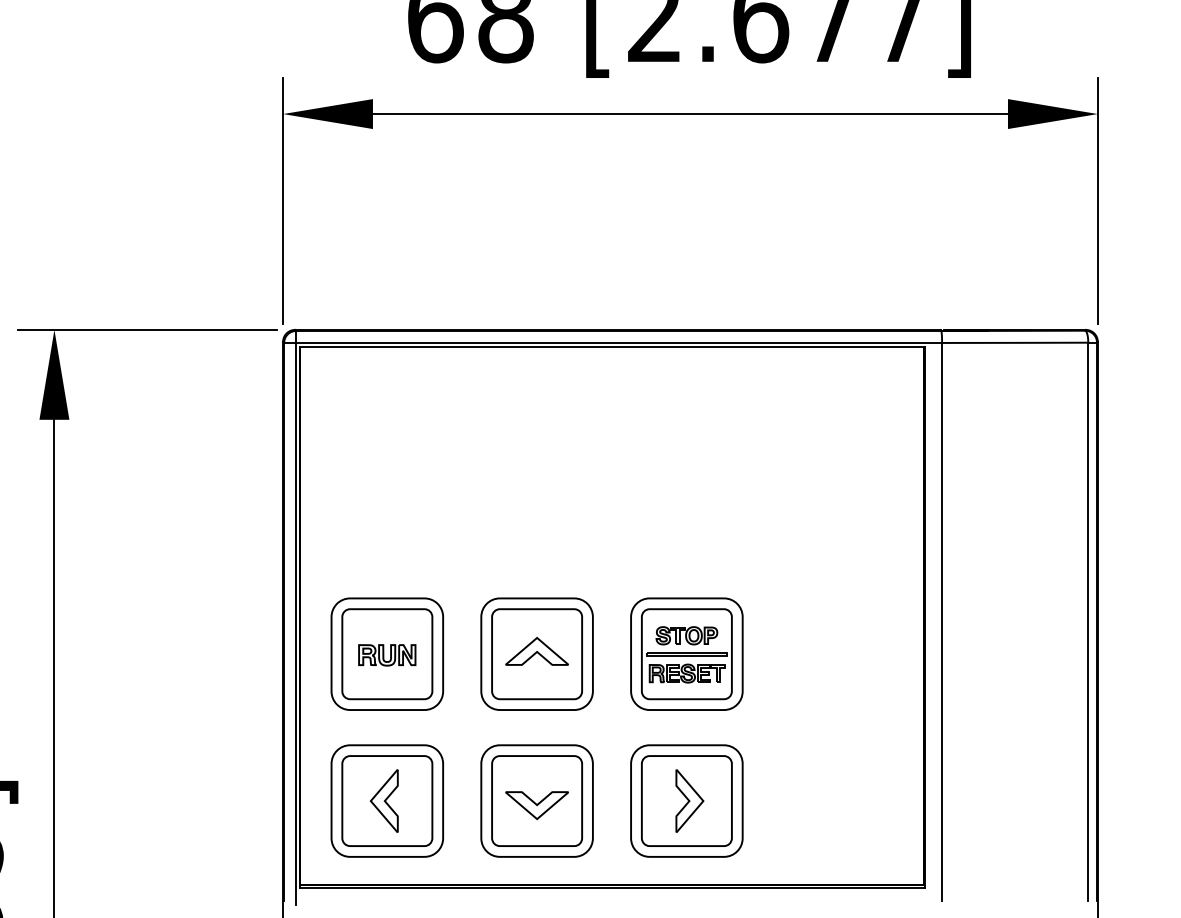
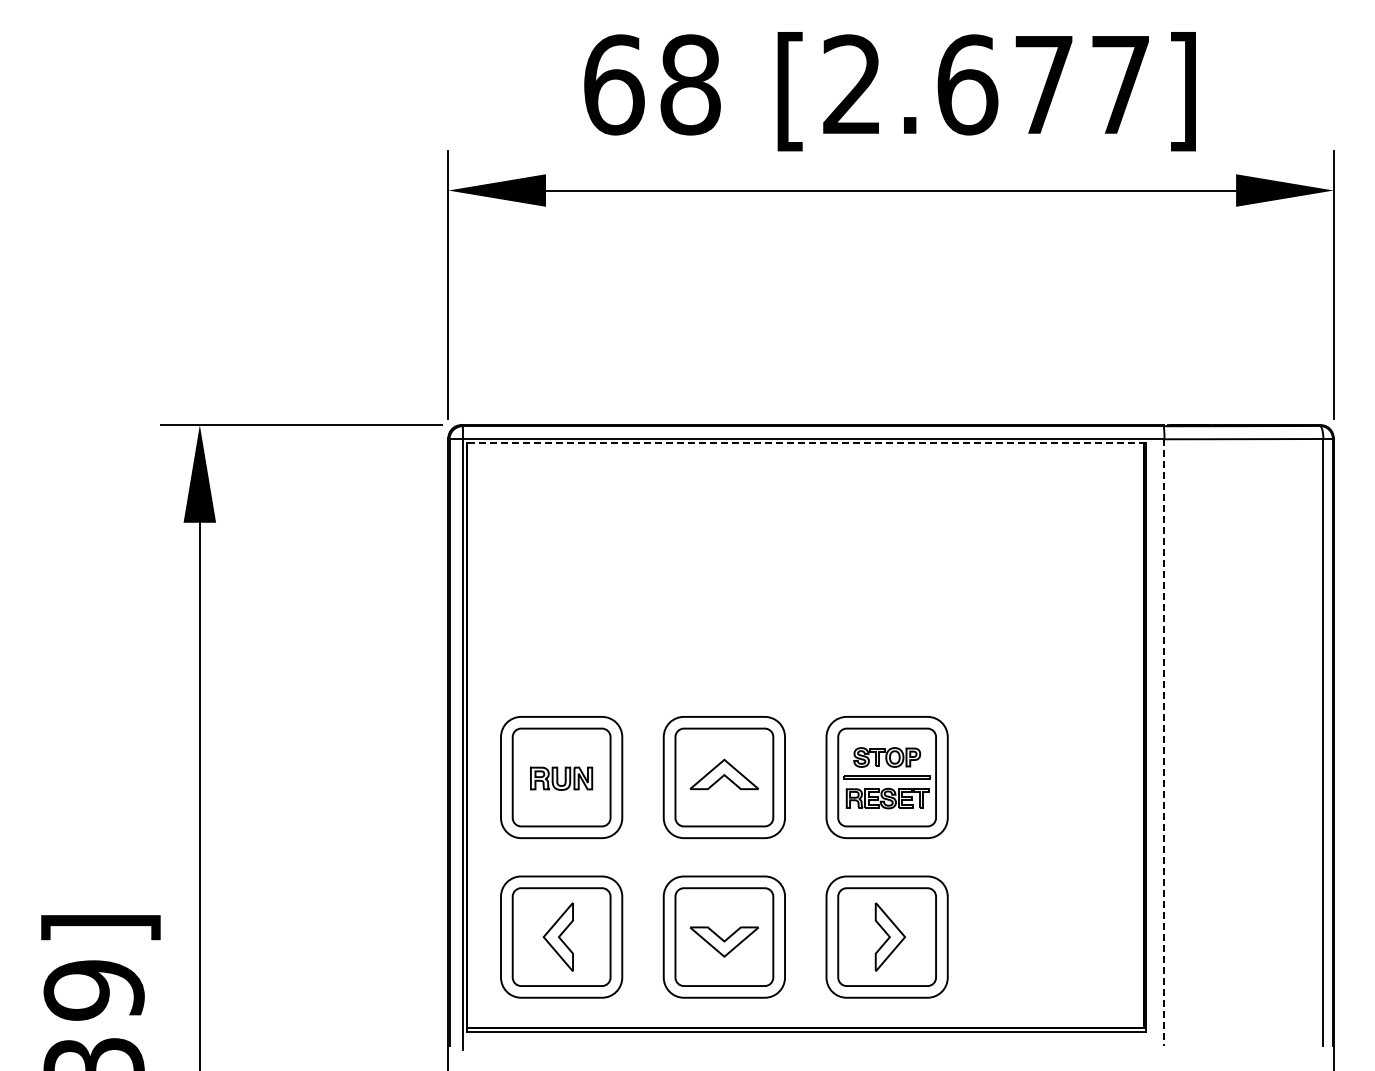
line: (612, 346) -> (806, 443), solid -> dashed
line: (942, 622) -> (1164, 743), solid -> dashed

